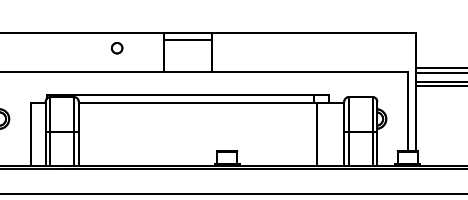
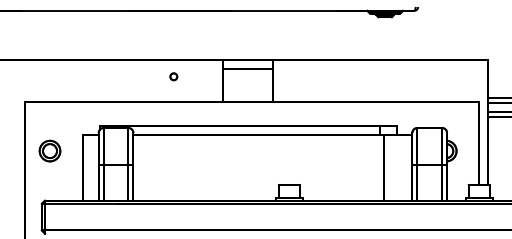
part: (116, 48) -> (173, 76), size x0.62

